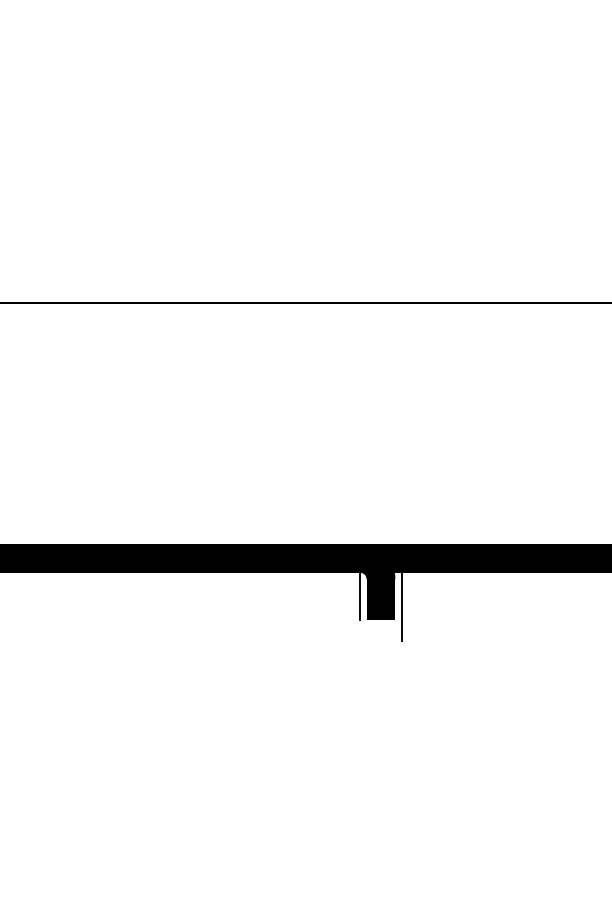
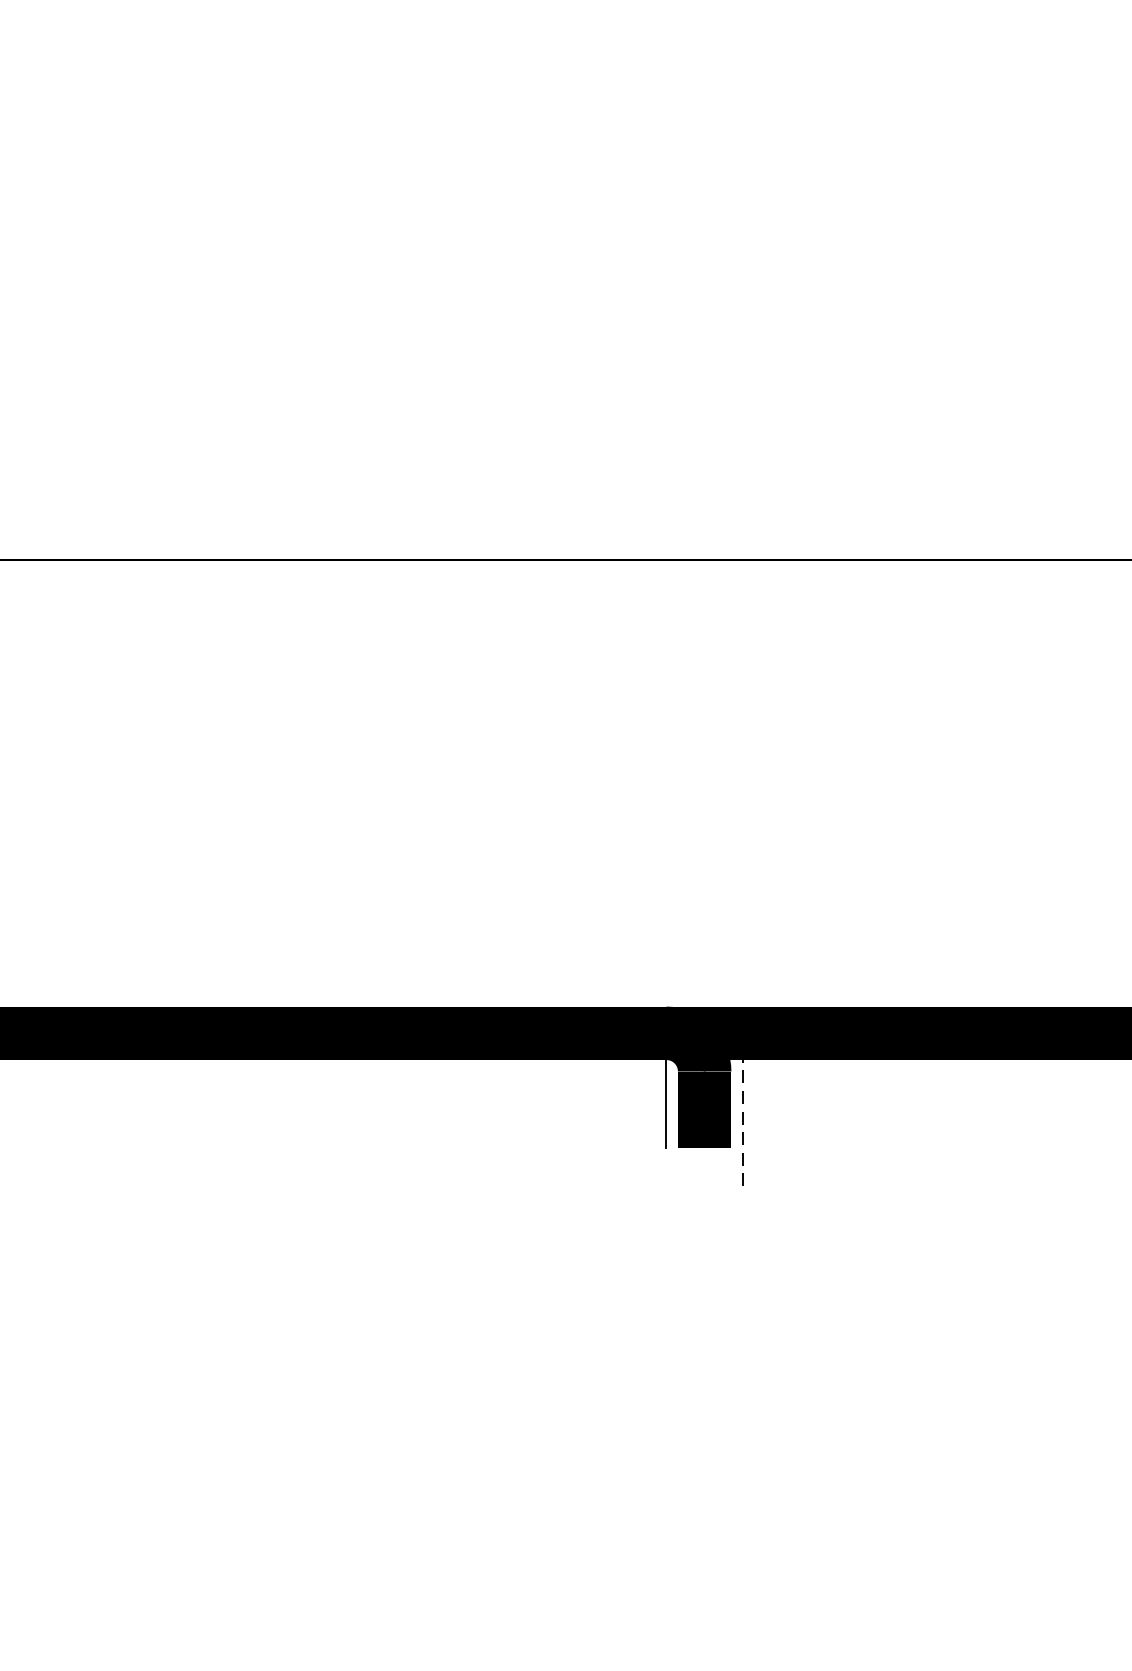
line: (401, 602) -> (742, 1114), solid -> dashed

